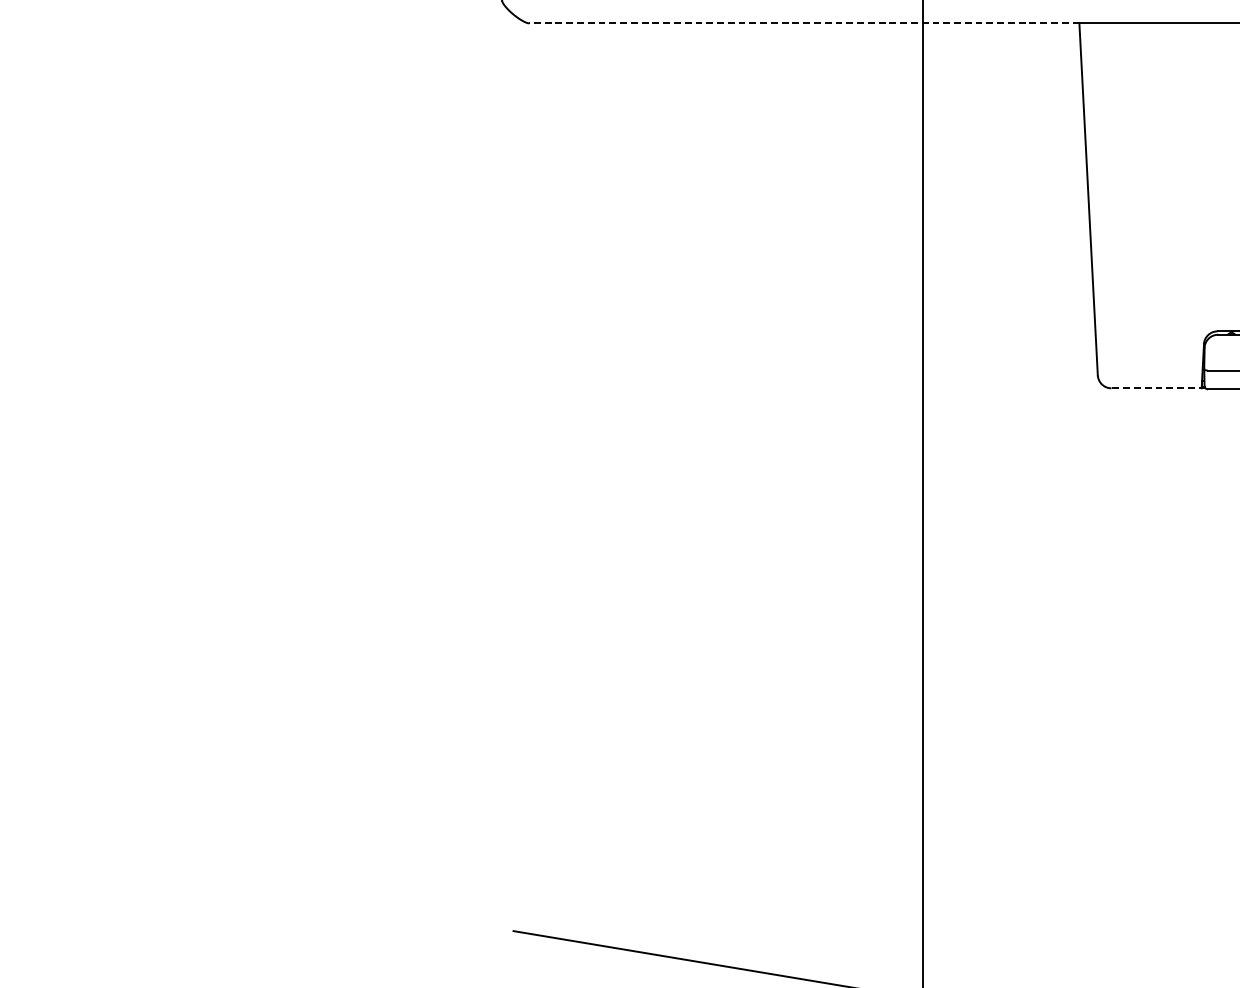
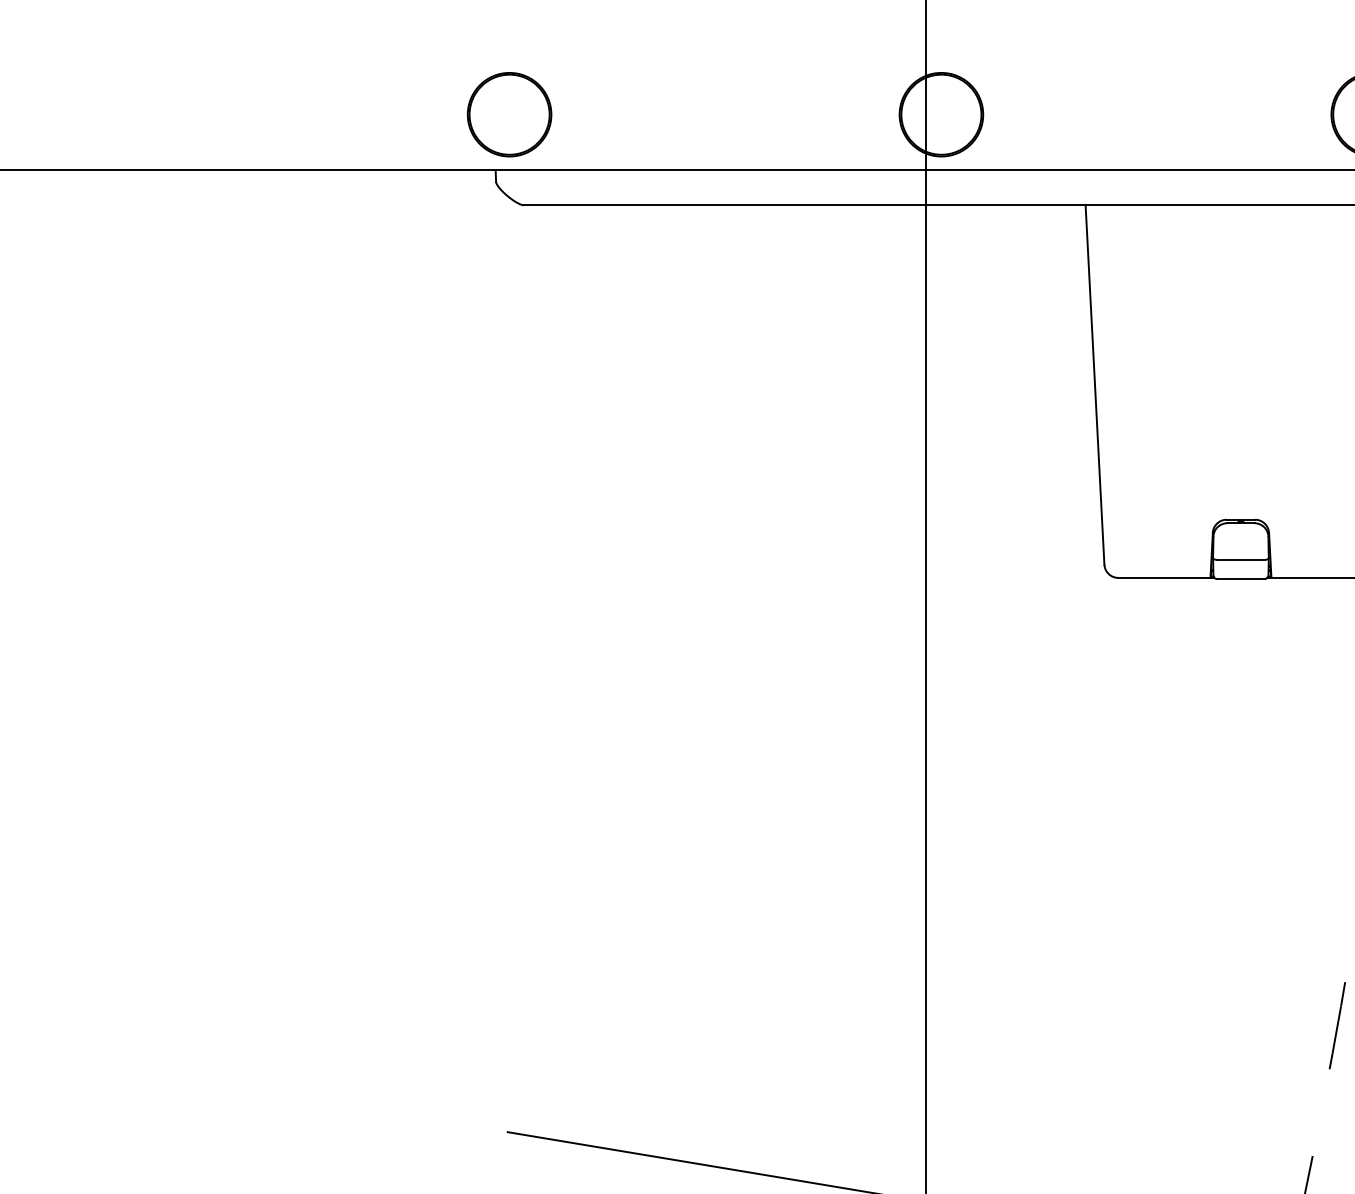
line: (804, 23) -> (804, 205), dashed -> solid
line: (1157, 387) -> (1165, 577), dashed -> solid

